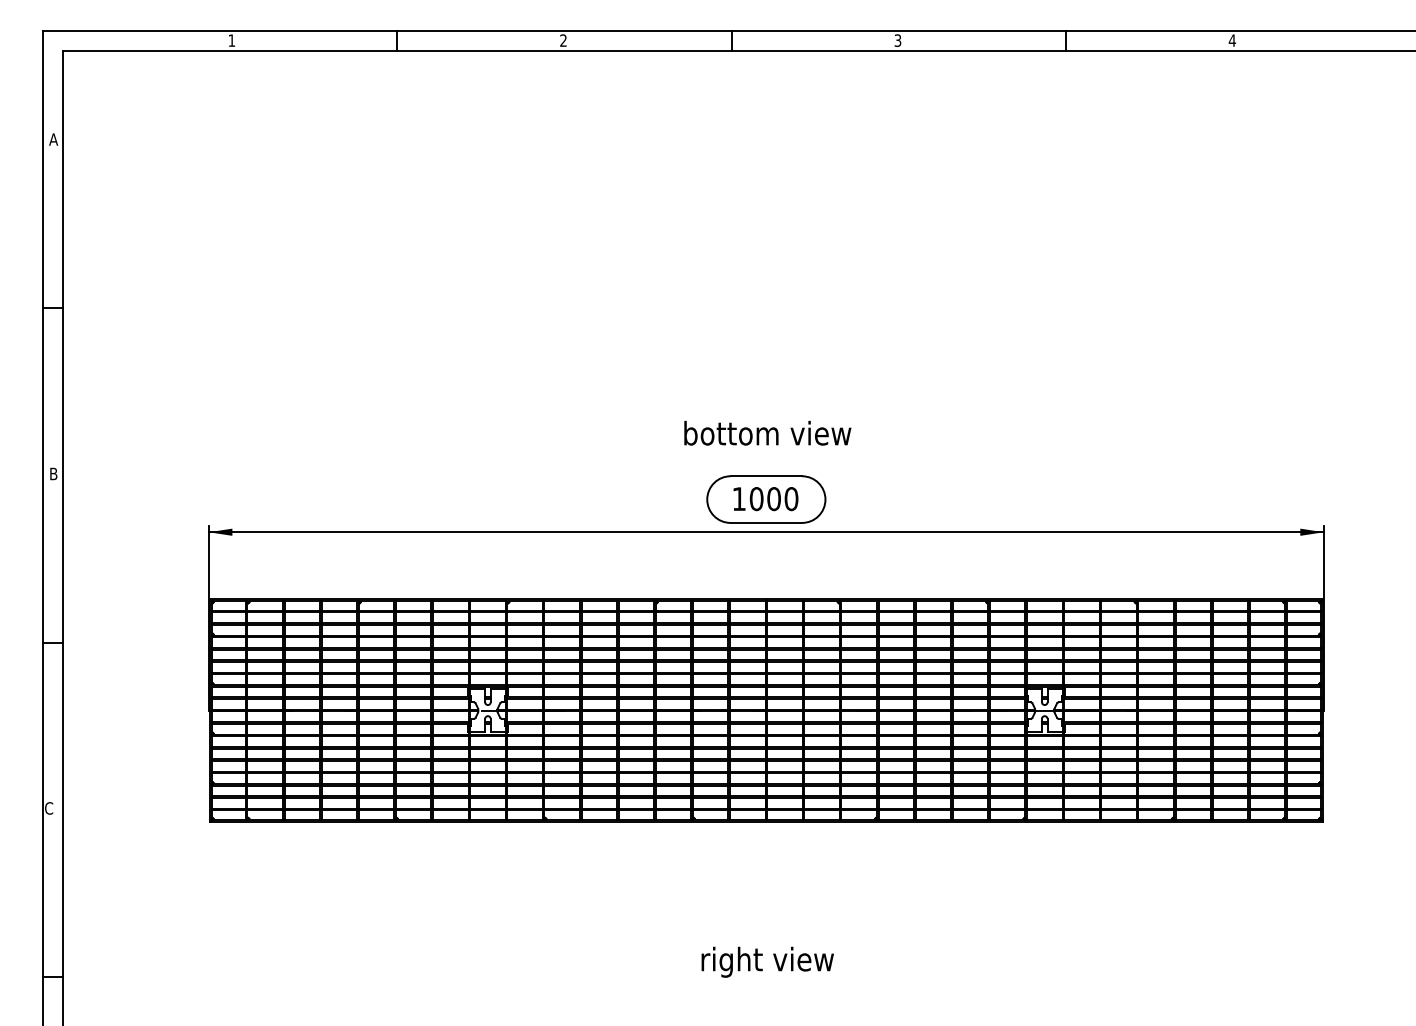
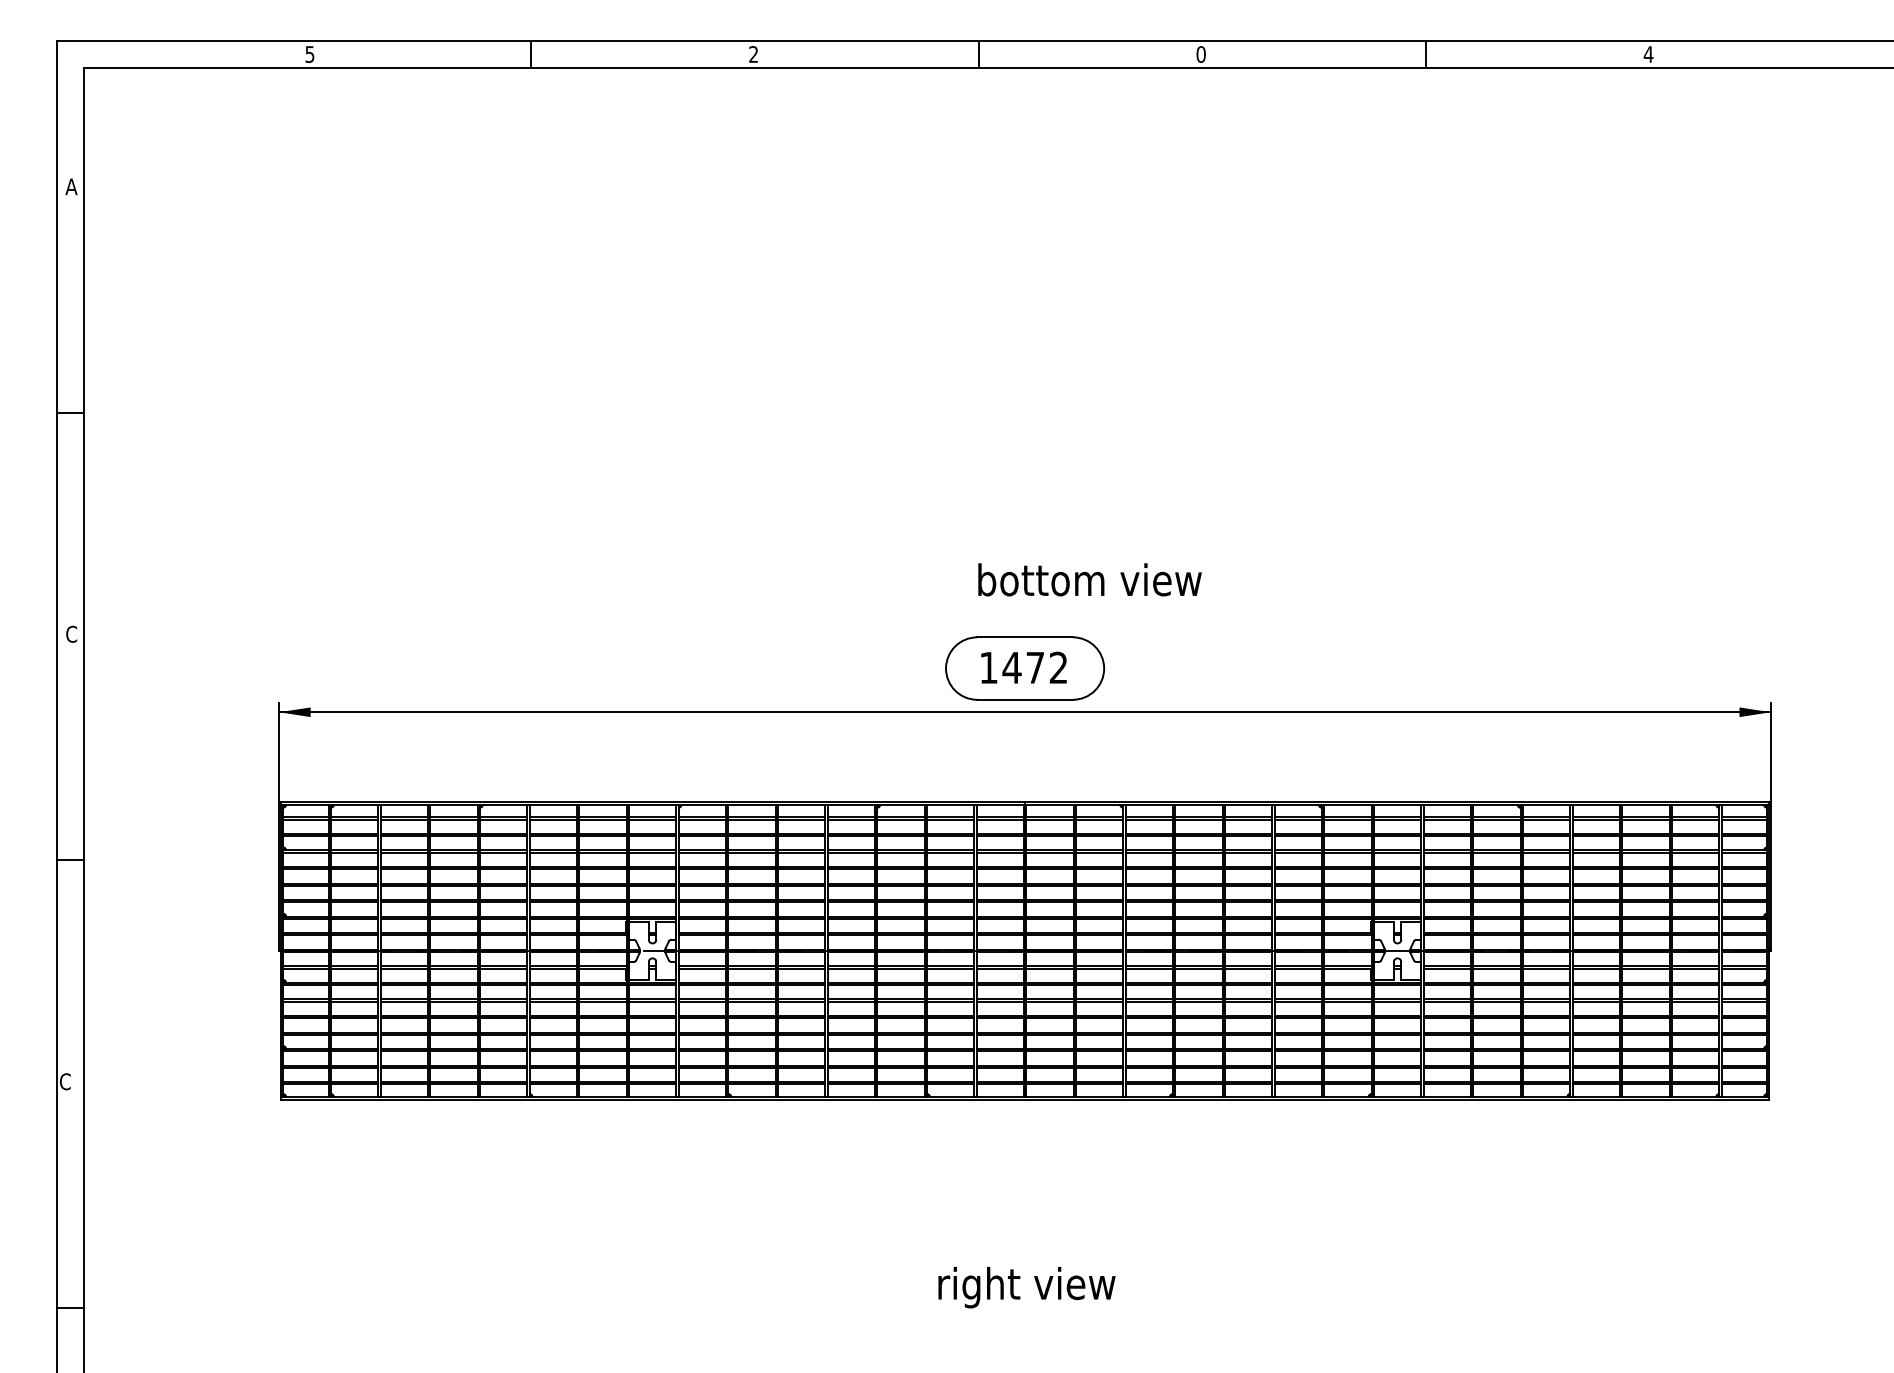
text: (231, 40) -> (309, 54), 1 -> 5
text: (897, 40) -> (1200, 54), 3 -> 0
text: (767, 433) -> (1089, 579), moved
text: (53, 473) -> (71, 633), B -> C
text: (773, 498) -> (1034, 667), 1000 -> 1472

